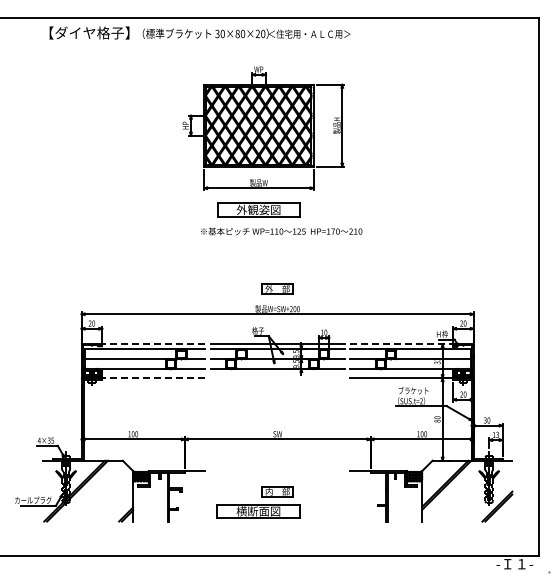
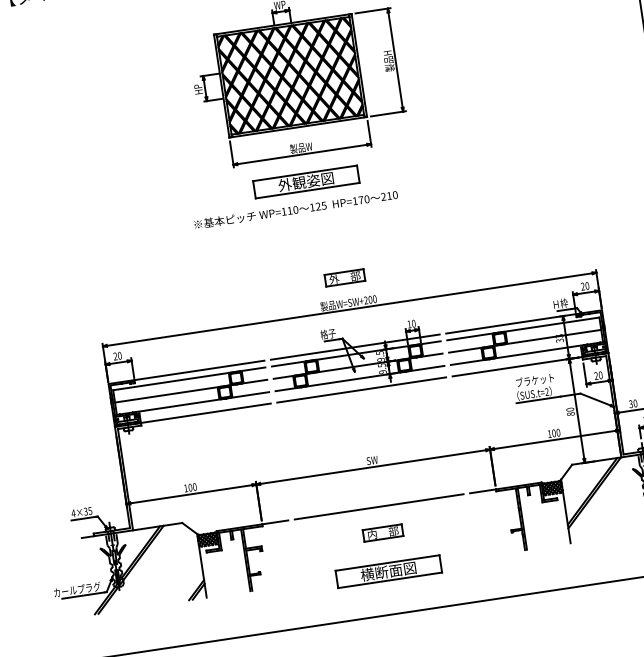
text: (281, 231) -> (295, 209), moved
line: (153, 344) -> (199, 370), dashed -> solid
line: (401, 344) -> (511, 324), dashed -> solid
line: (153, 378) -> (205, 413), dashed -> solid
line: (277, 378) -> (361, 390), added
line: (277, 471) -> (379, 507), added
part: (258, 511) -> (388, 571), moved

